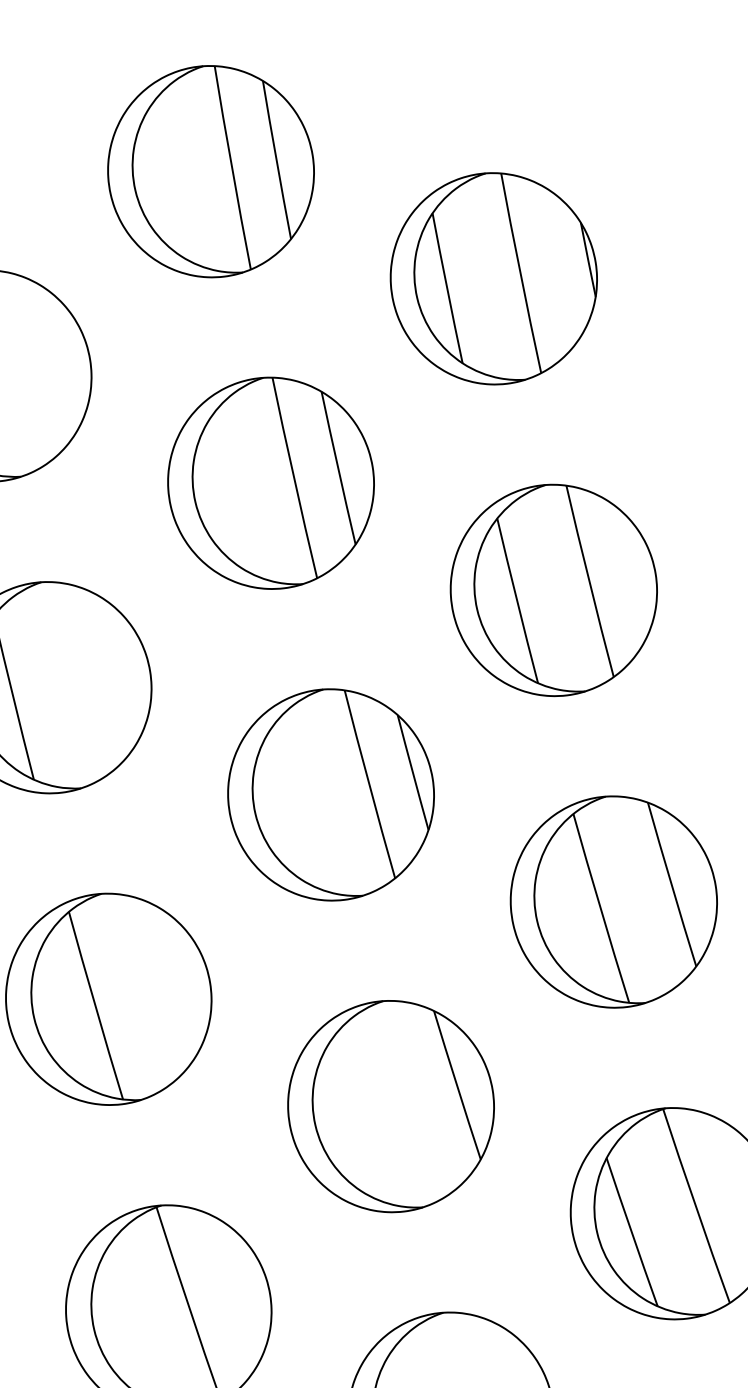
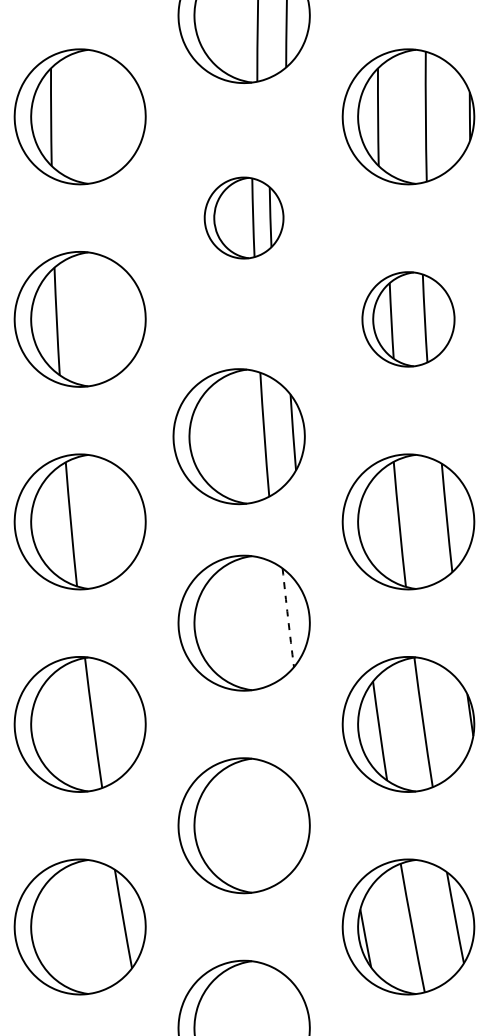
part: (269, 482) -> (243, 217), size x0.6
part: (553, 590) -> (408, 319), size x0.7
part: (329, 794) -> (238, 436), moved
arc: (457, 1084) -> (288, 617), solid -> dashed

